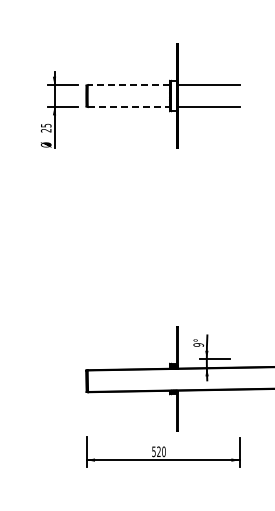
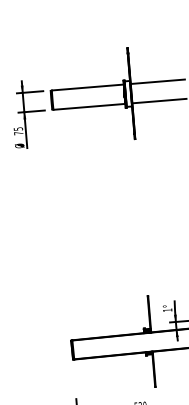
line: (128, 85) -> (87, 87), dashed -> solid
line: (129, 107) -> (90, 107), dashed -> solid
text: (46, 130) -> (18, 133), 25 -> 75
text: (198, 344) -> (167, 309), 9° -> 1°

